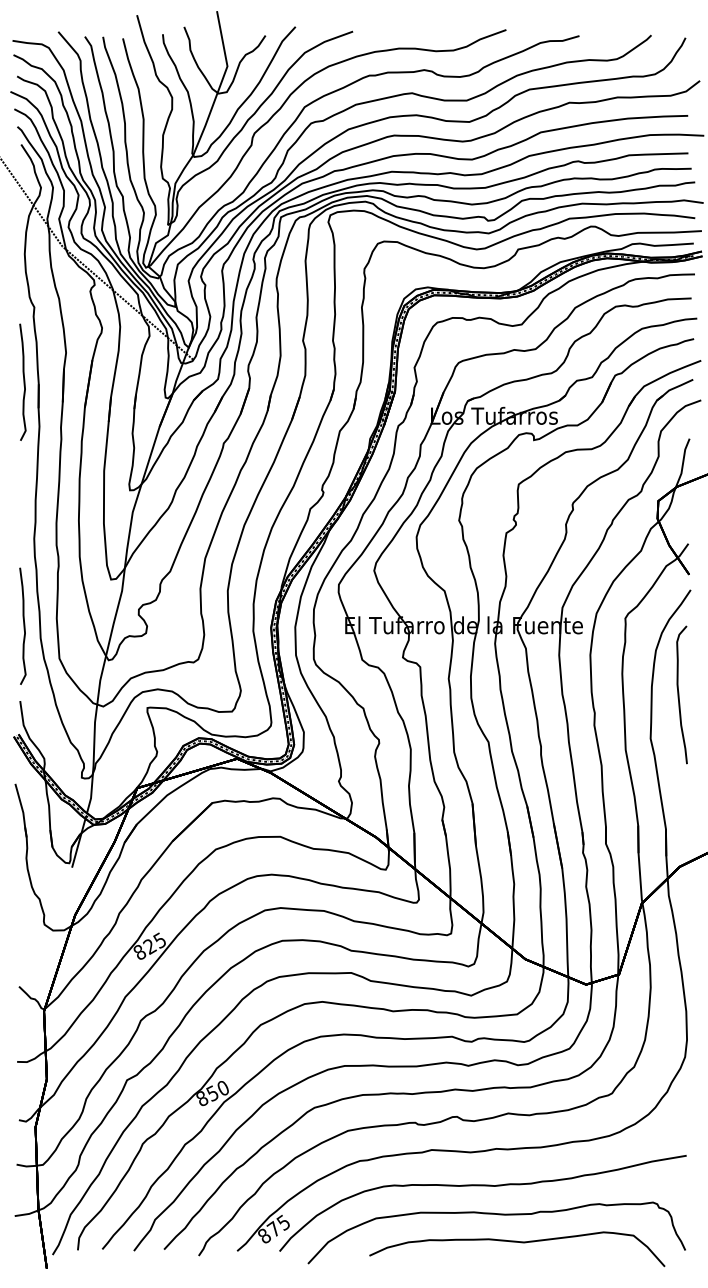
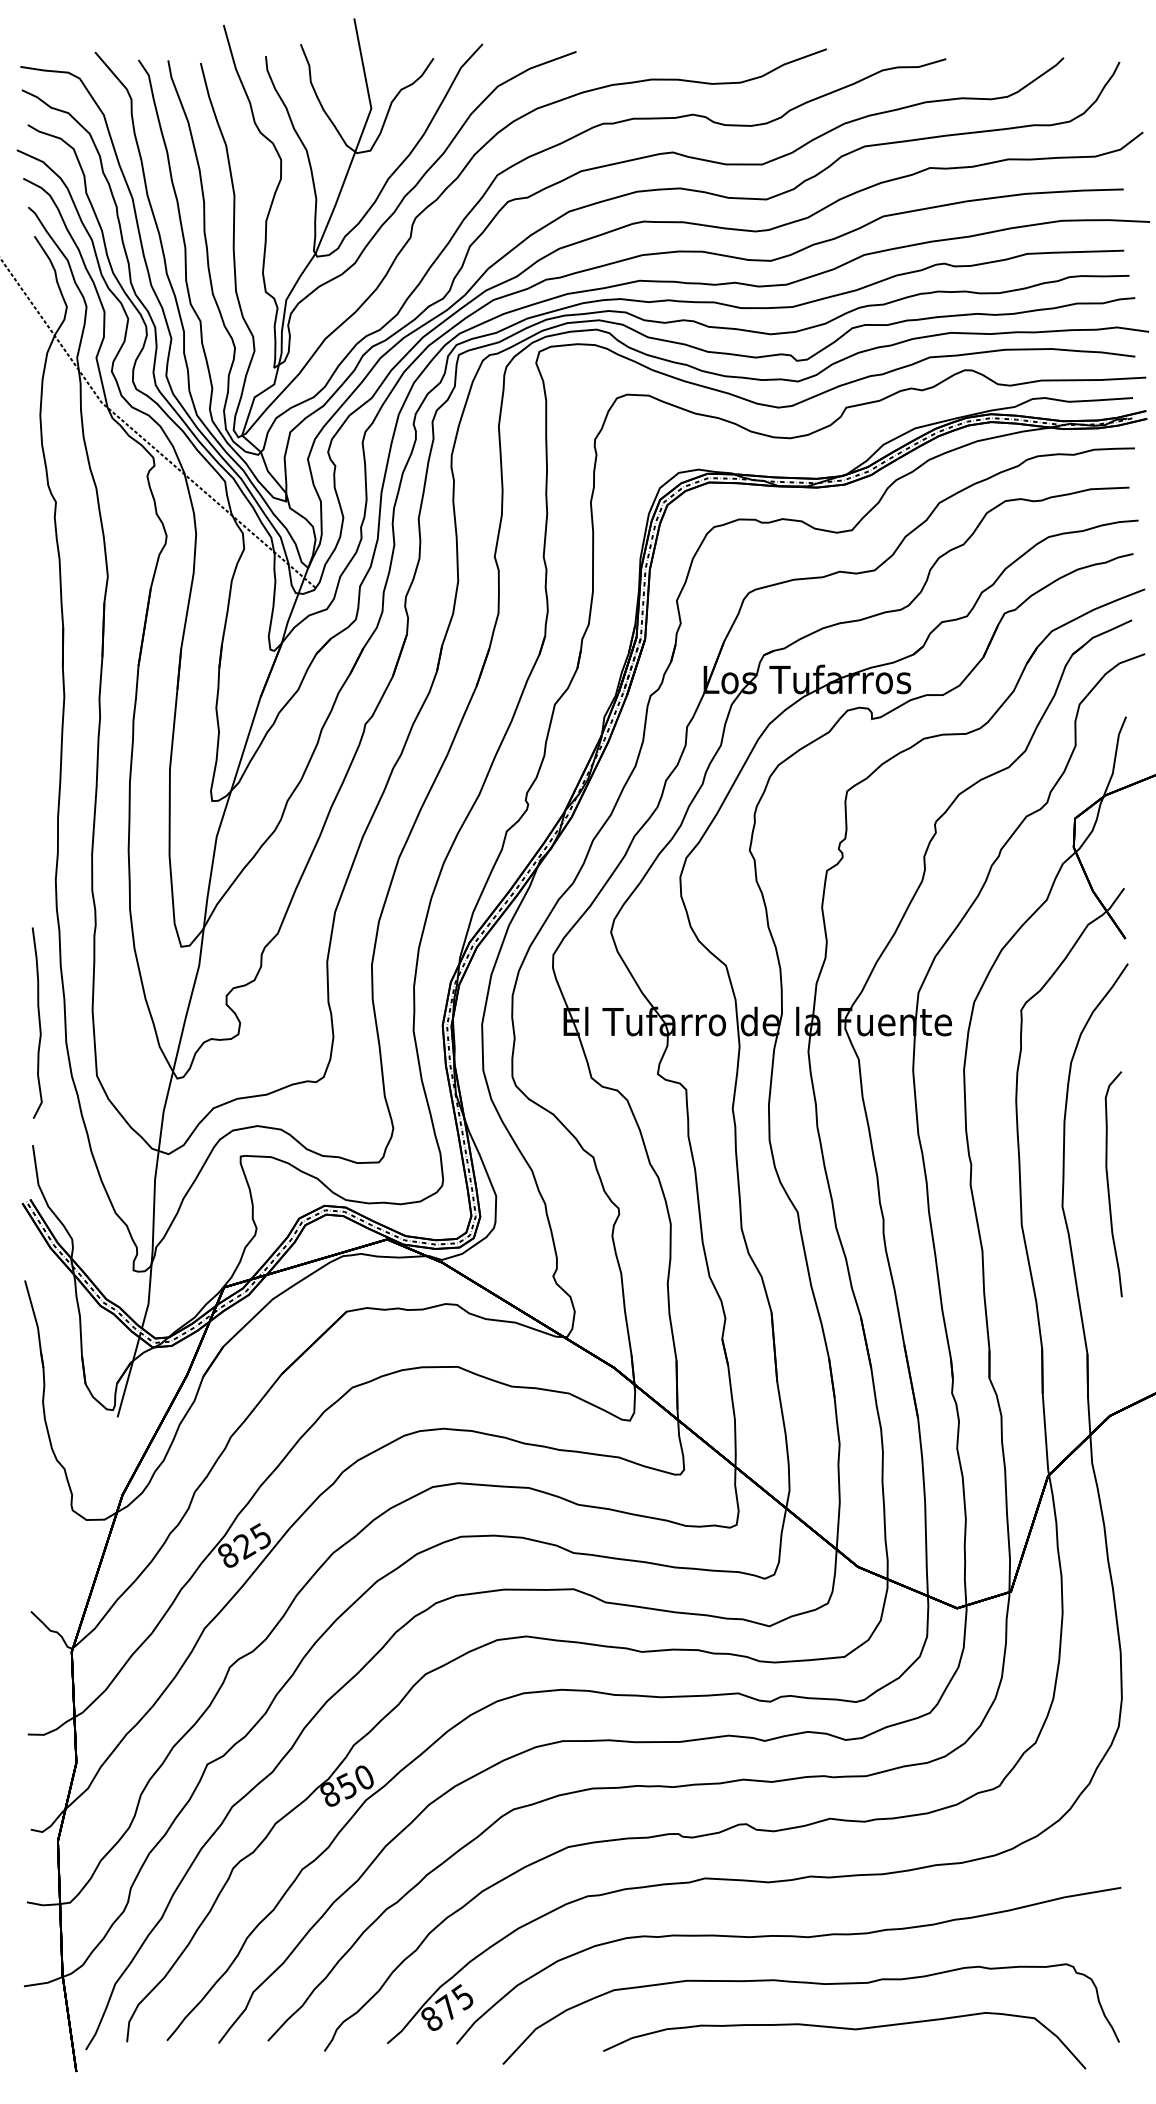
curve: (23, 381) -> (38, 623), removed
curve: (679, 694) -> (1109, 1183), moved

